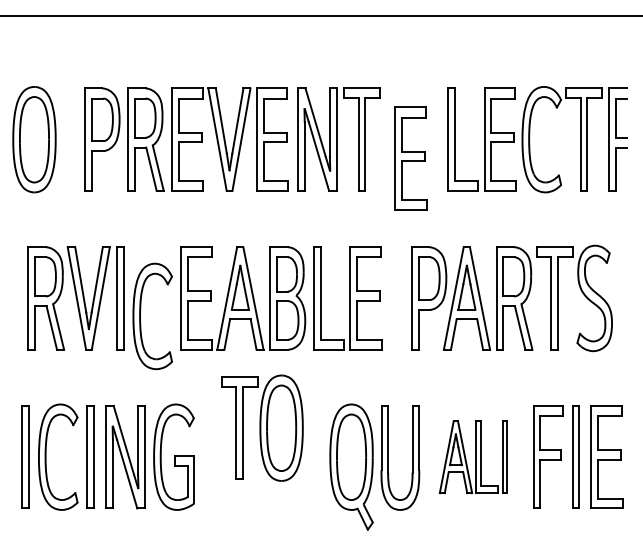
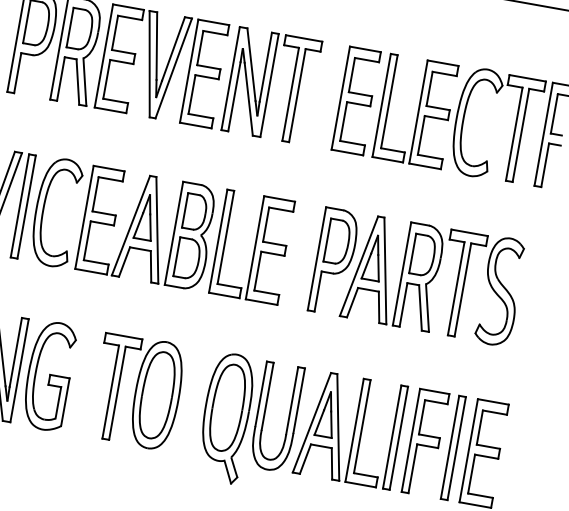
part: (410, 158) -> (355, 100), moved
part: (140, 316) -> (43, 210), moved
part: (262, 427) -> (138, 391), moved
part: (473, 457) -> (350, 429), size x1.43

